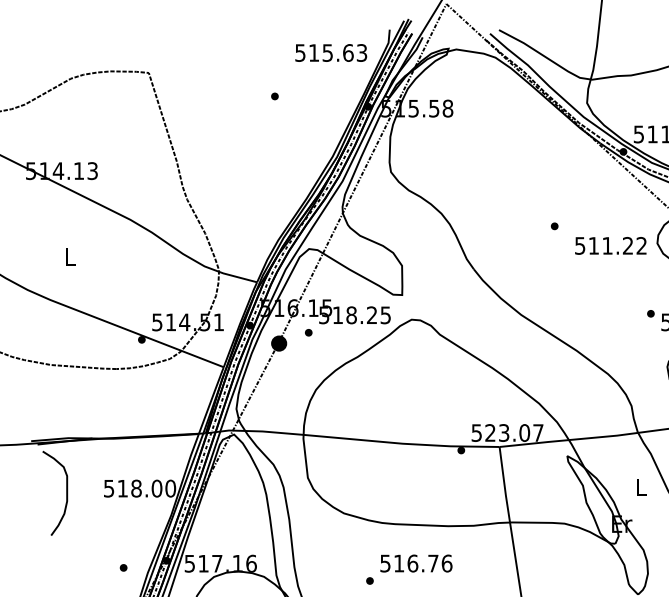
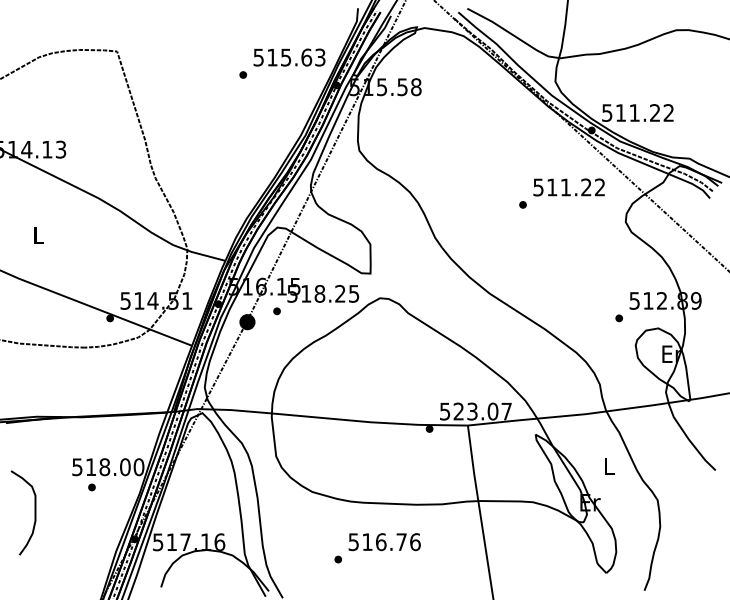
text: (331, 52) -> (289, 57), moved
text: (610, 245) -> (568, 187), moved
part: (650, 313) -> (618, 318), moved
curve: (66, 492) -> (34, 512), moved
part: (123, 567) -> (91, 487), moved

